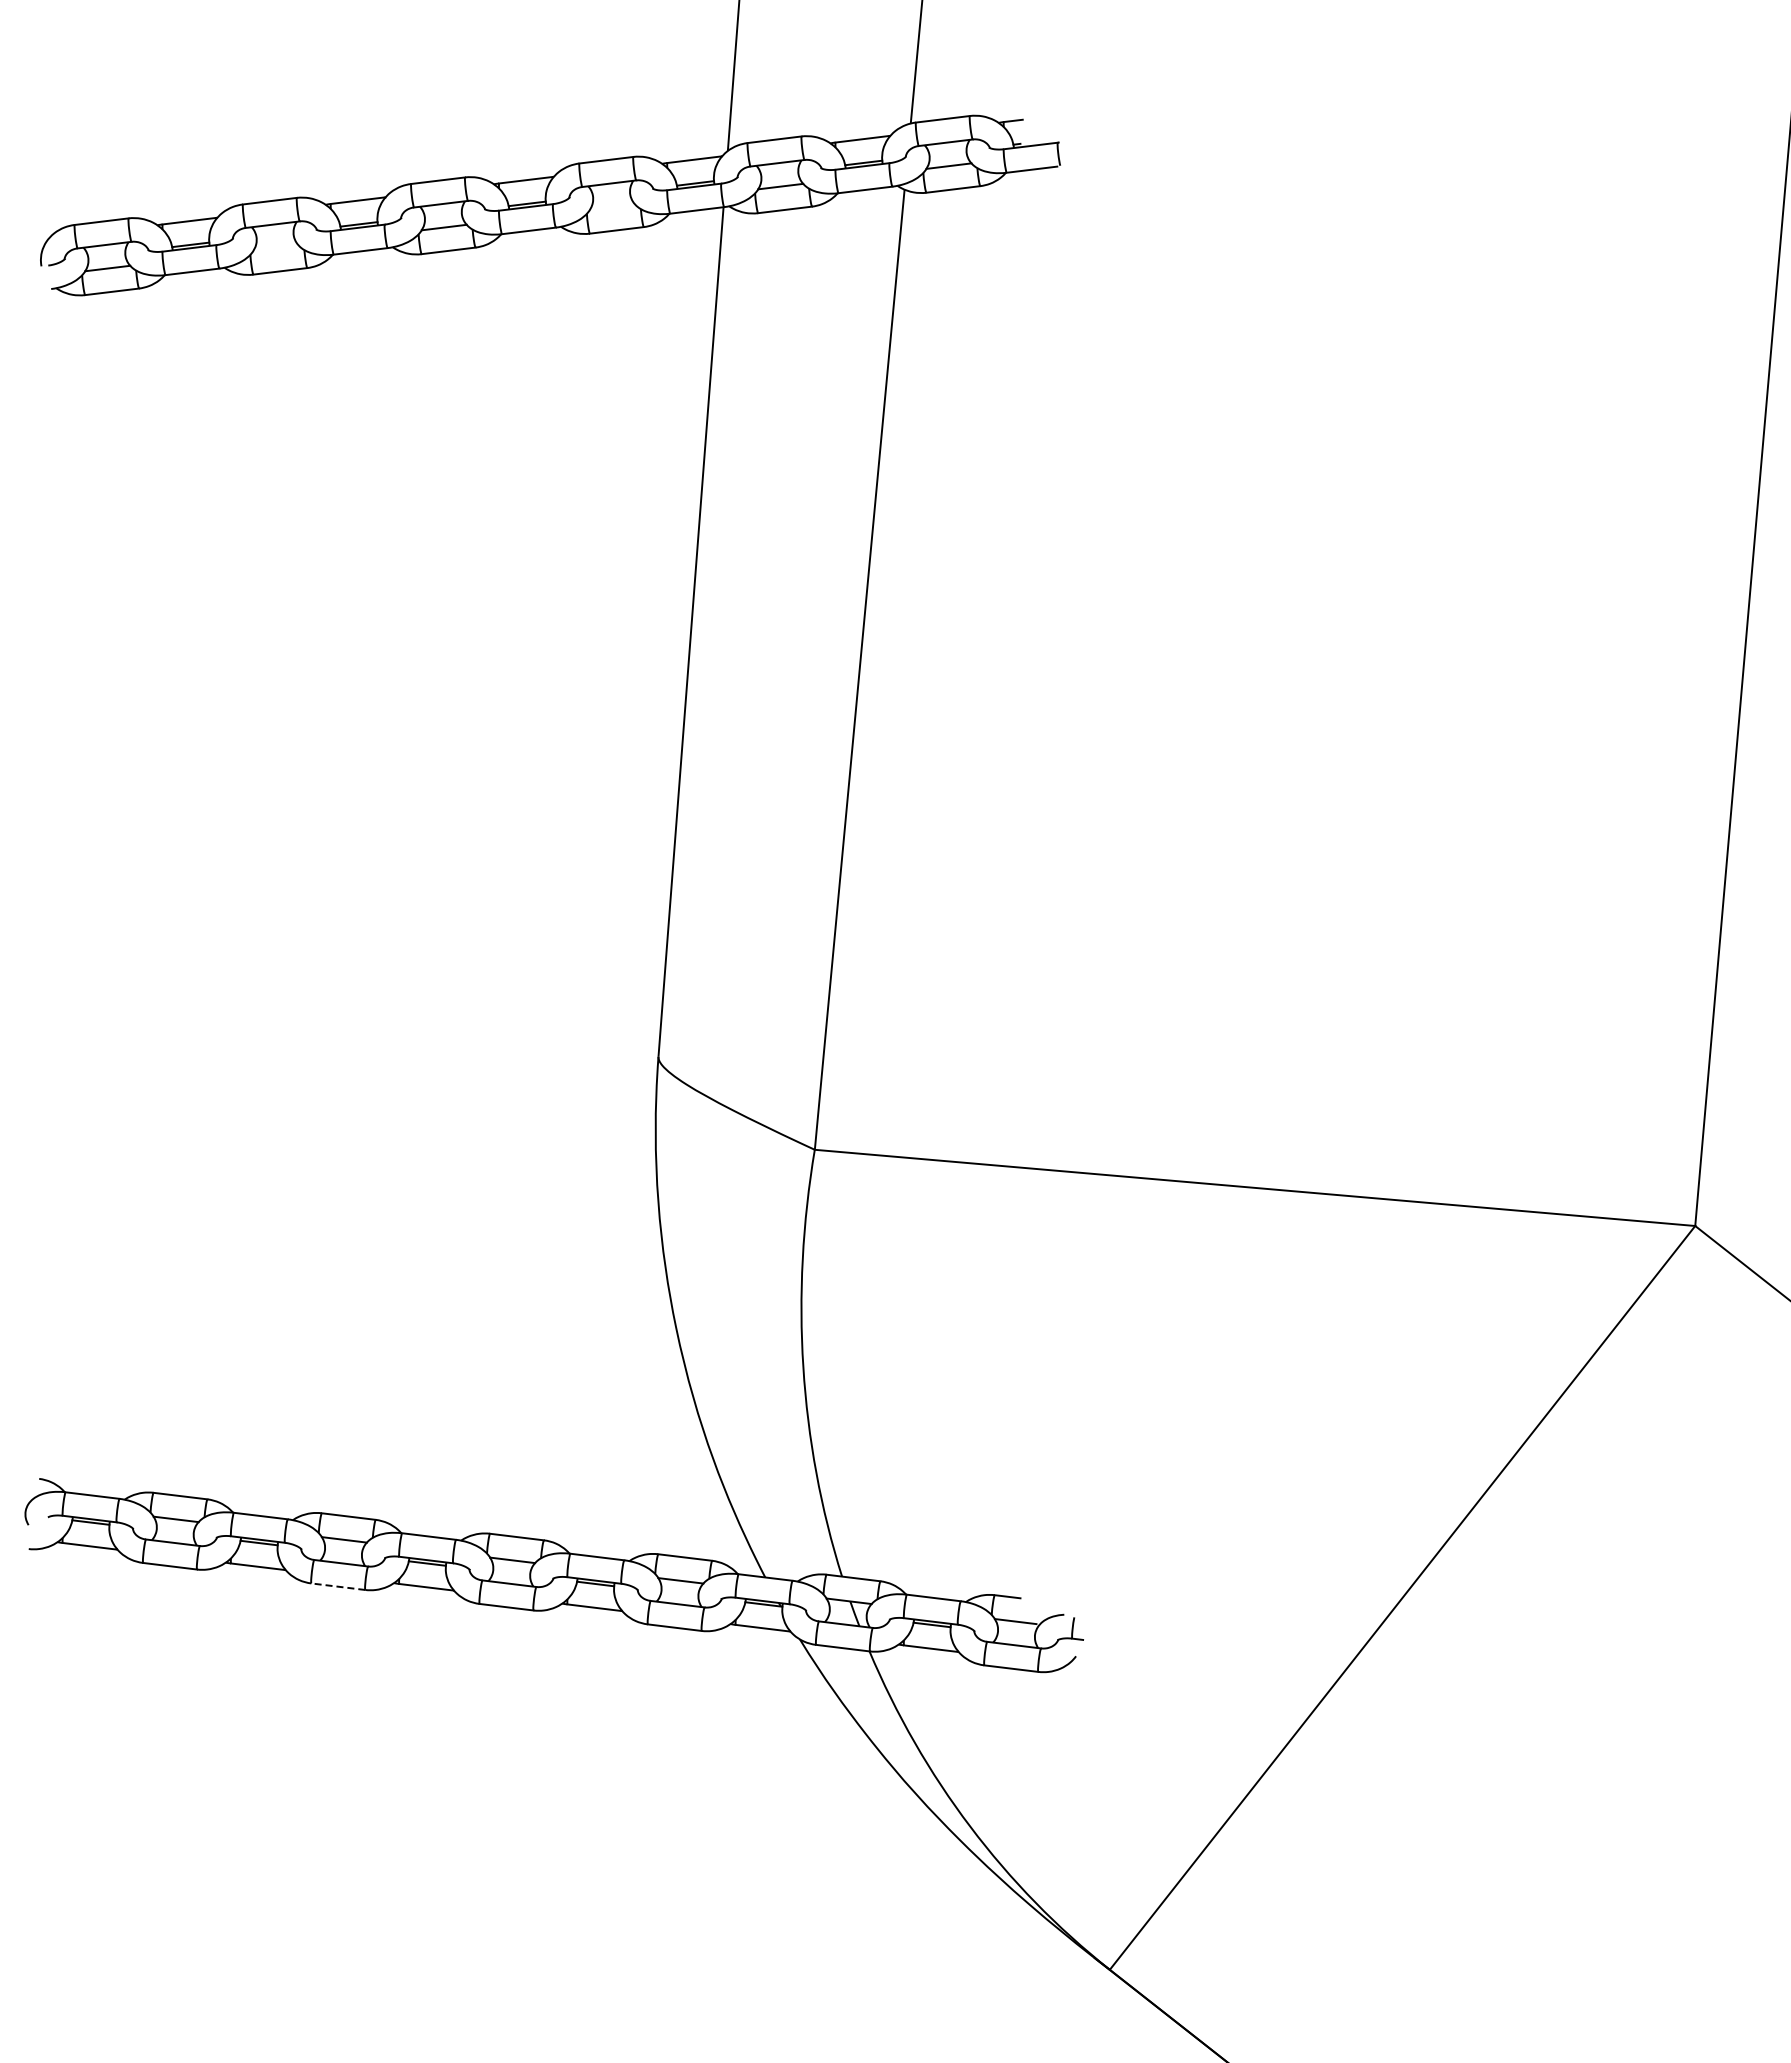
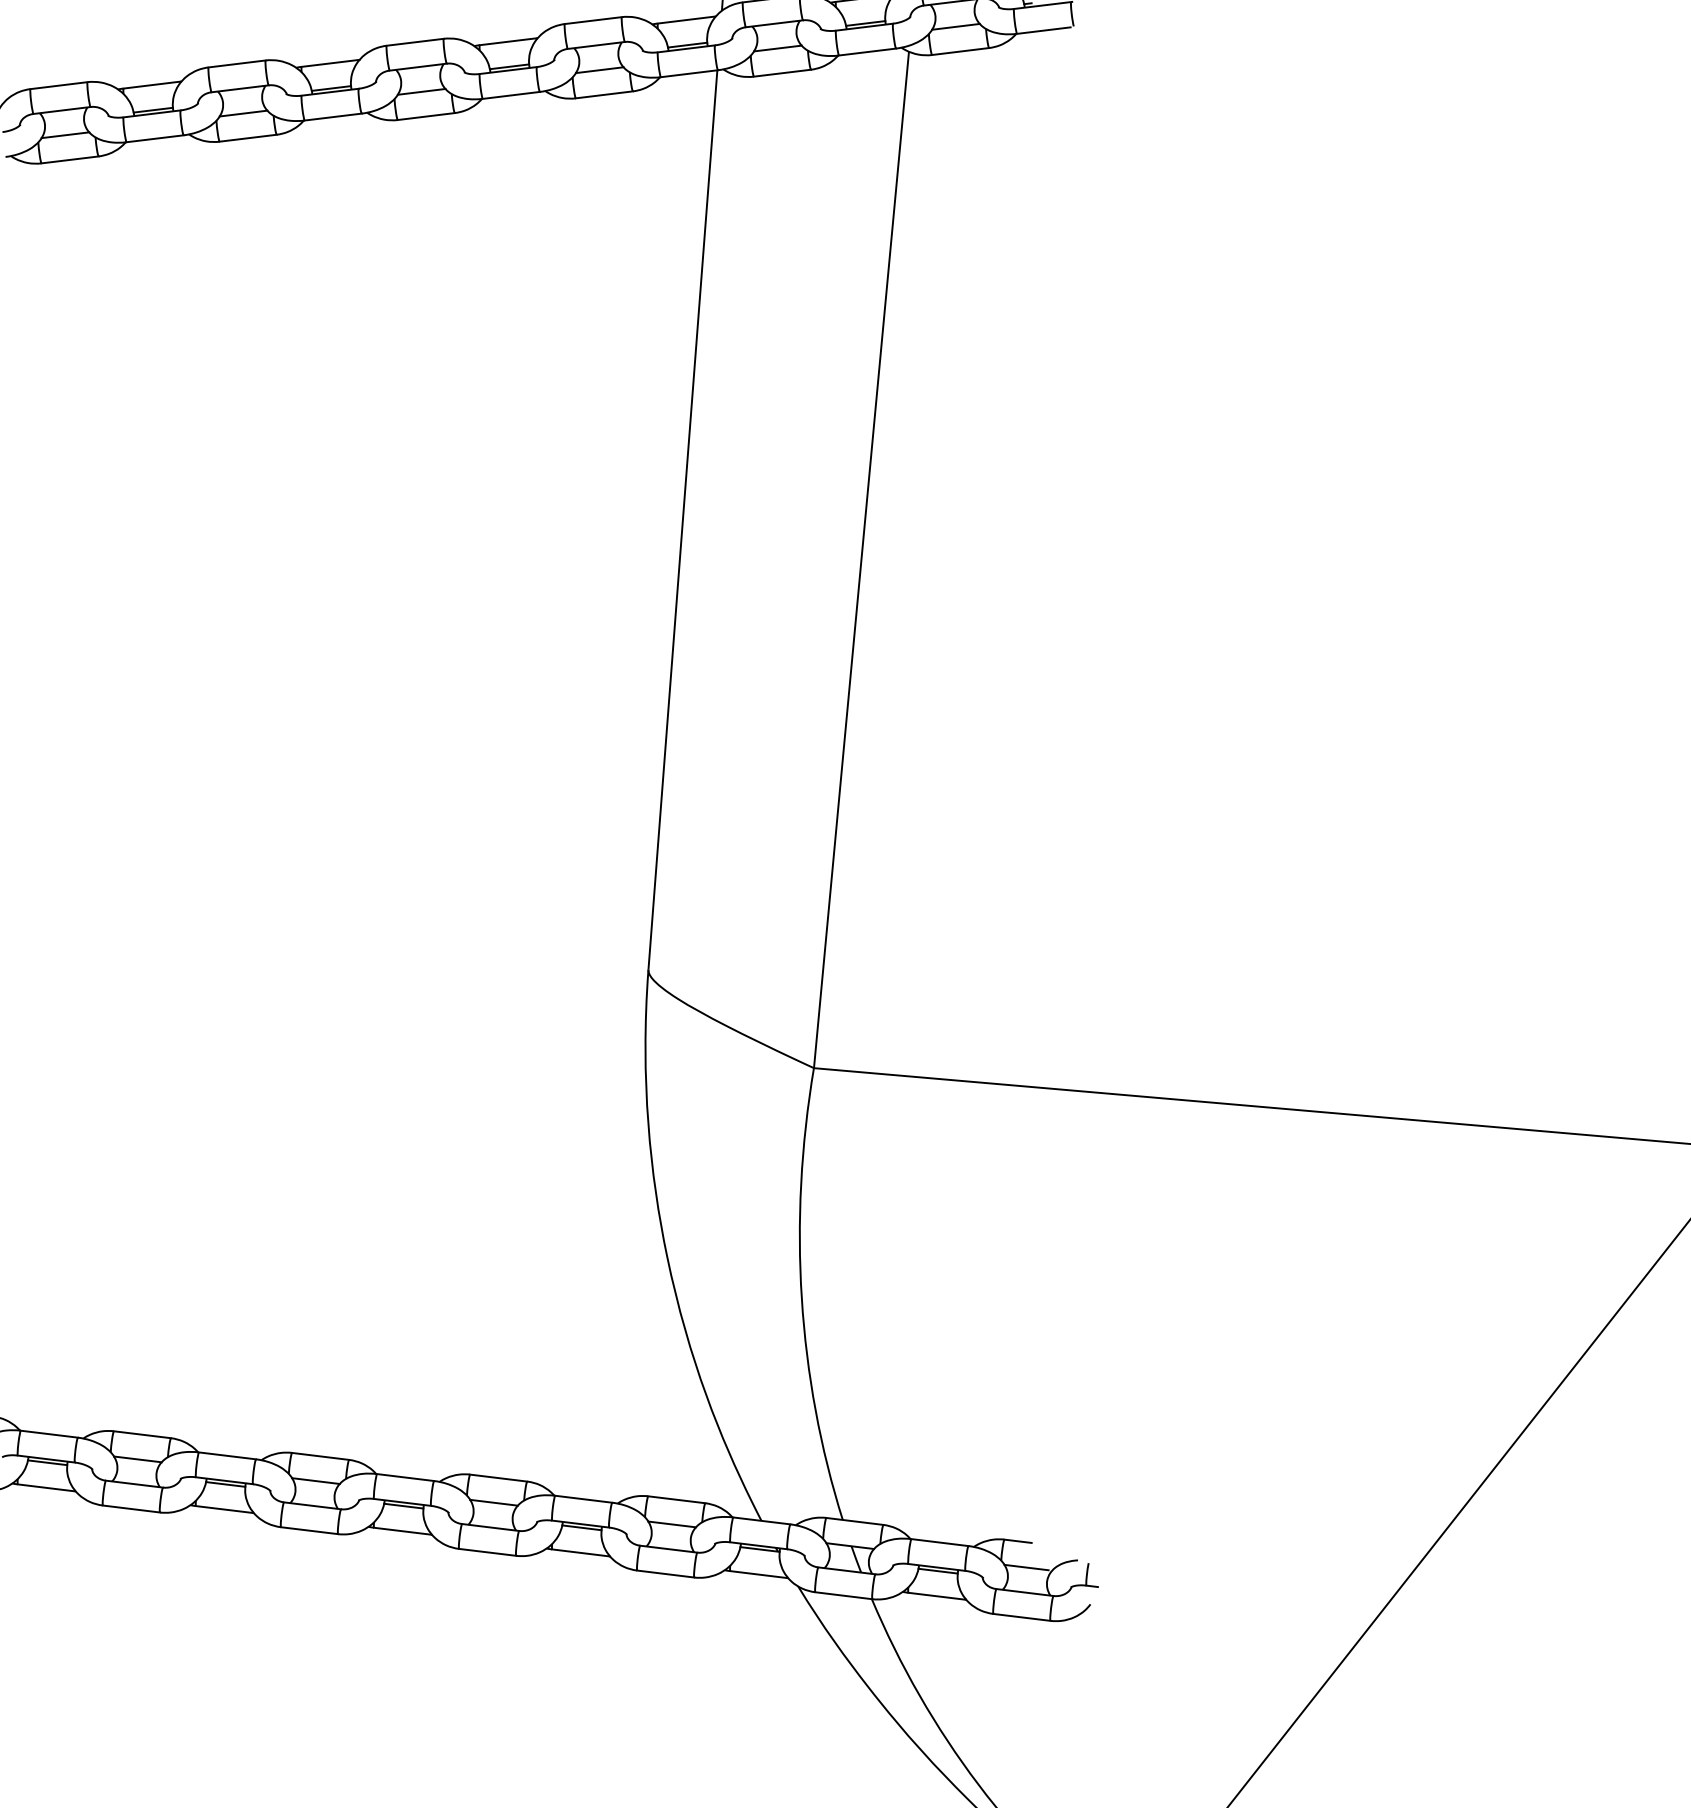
line: (612, 206) -> (599, 69), added
line: (275, 247) -> (243, 112), added
line: (337, 1586) -> (308, 1530), dashed -> solid

